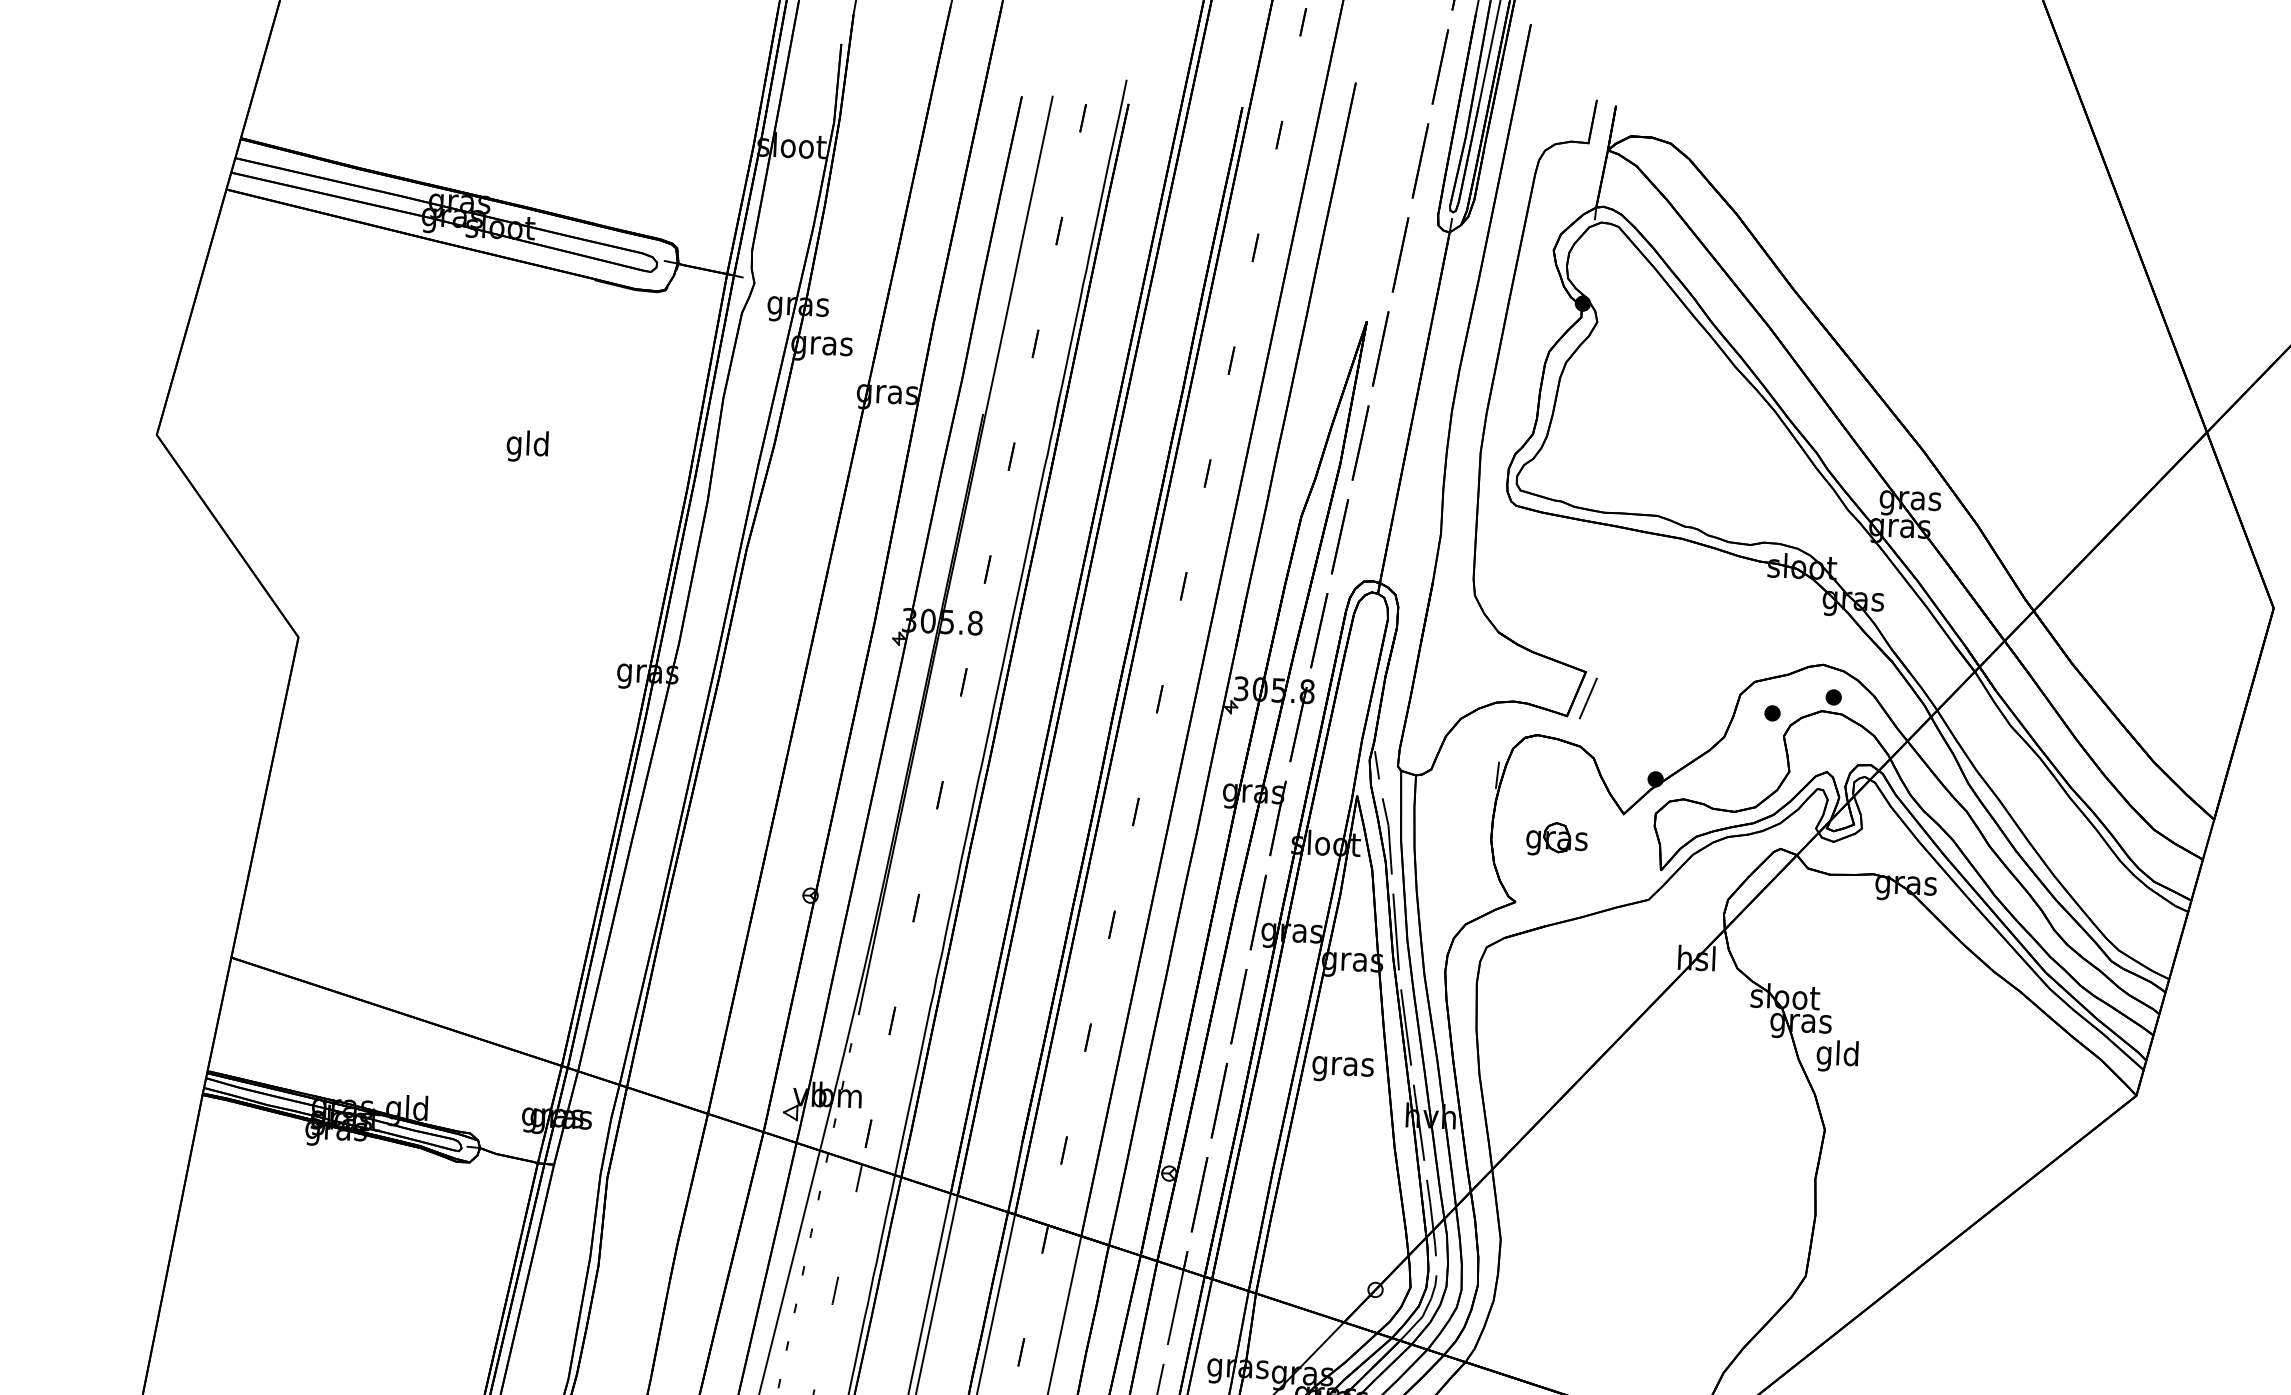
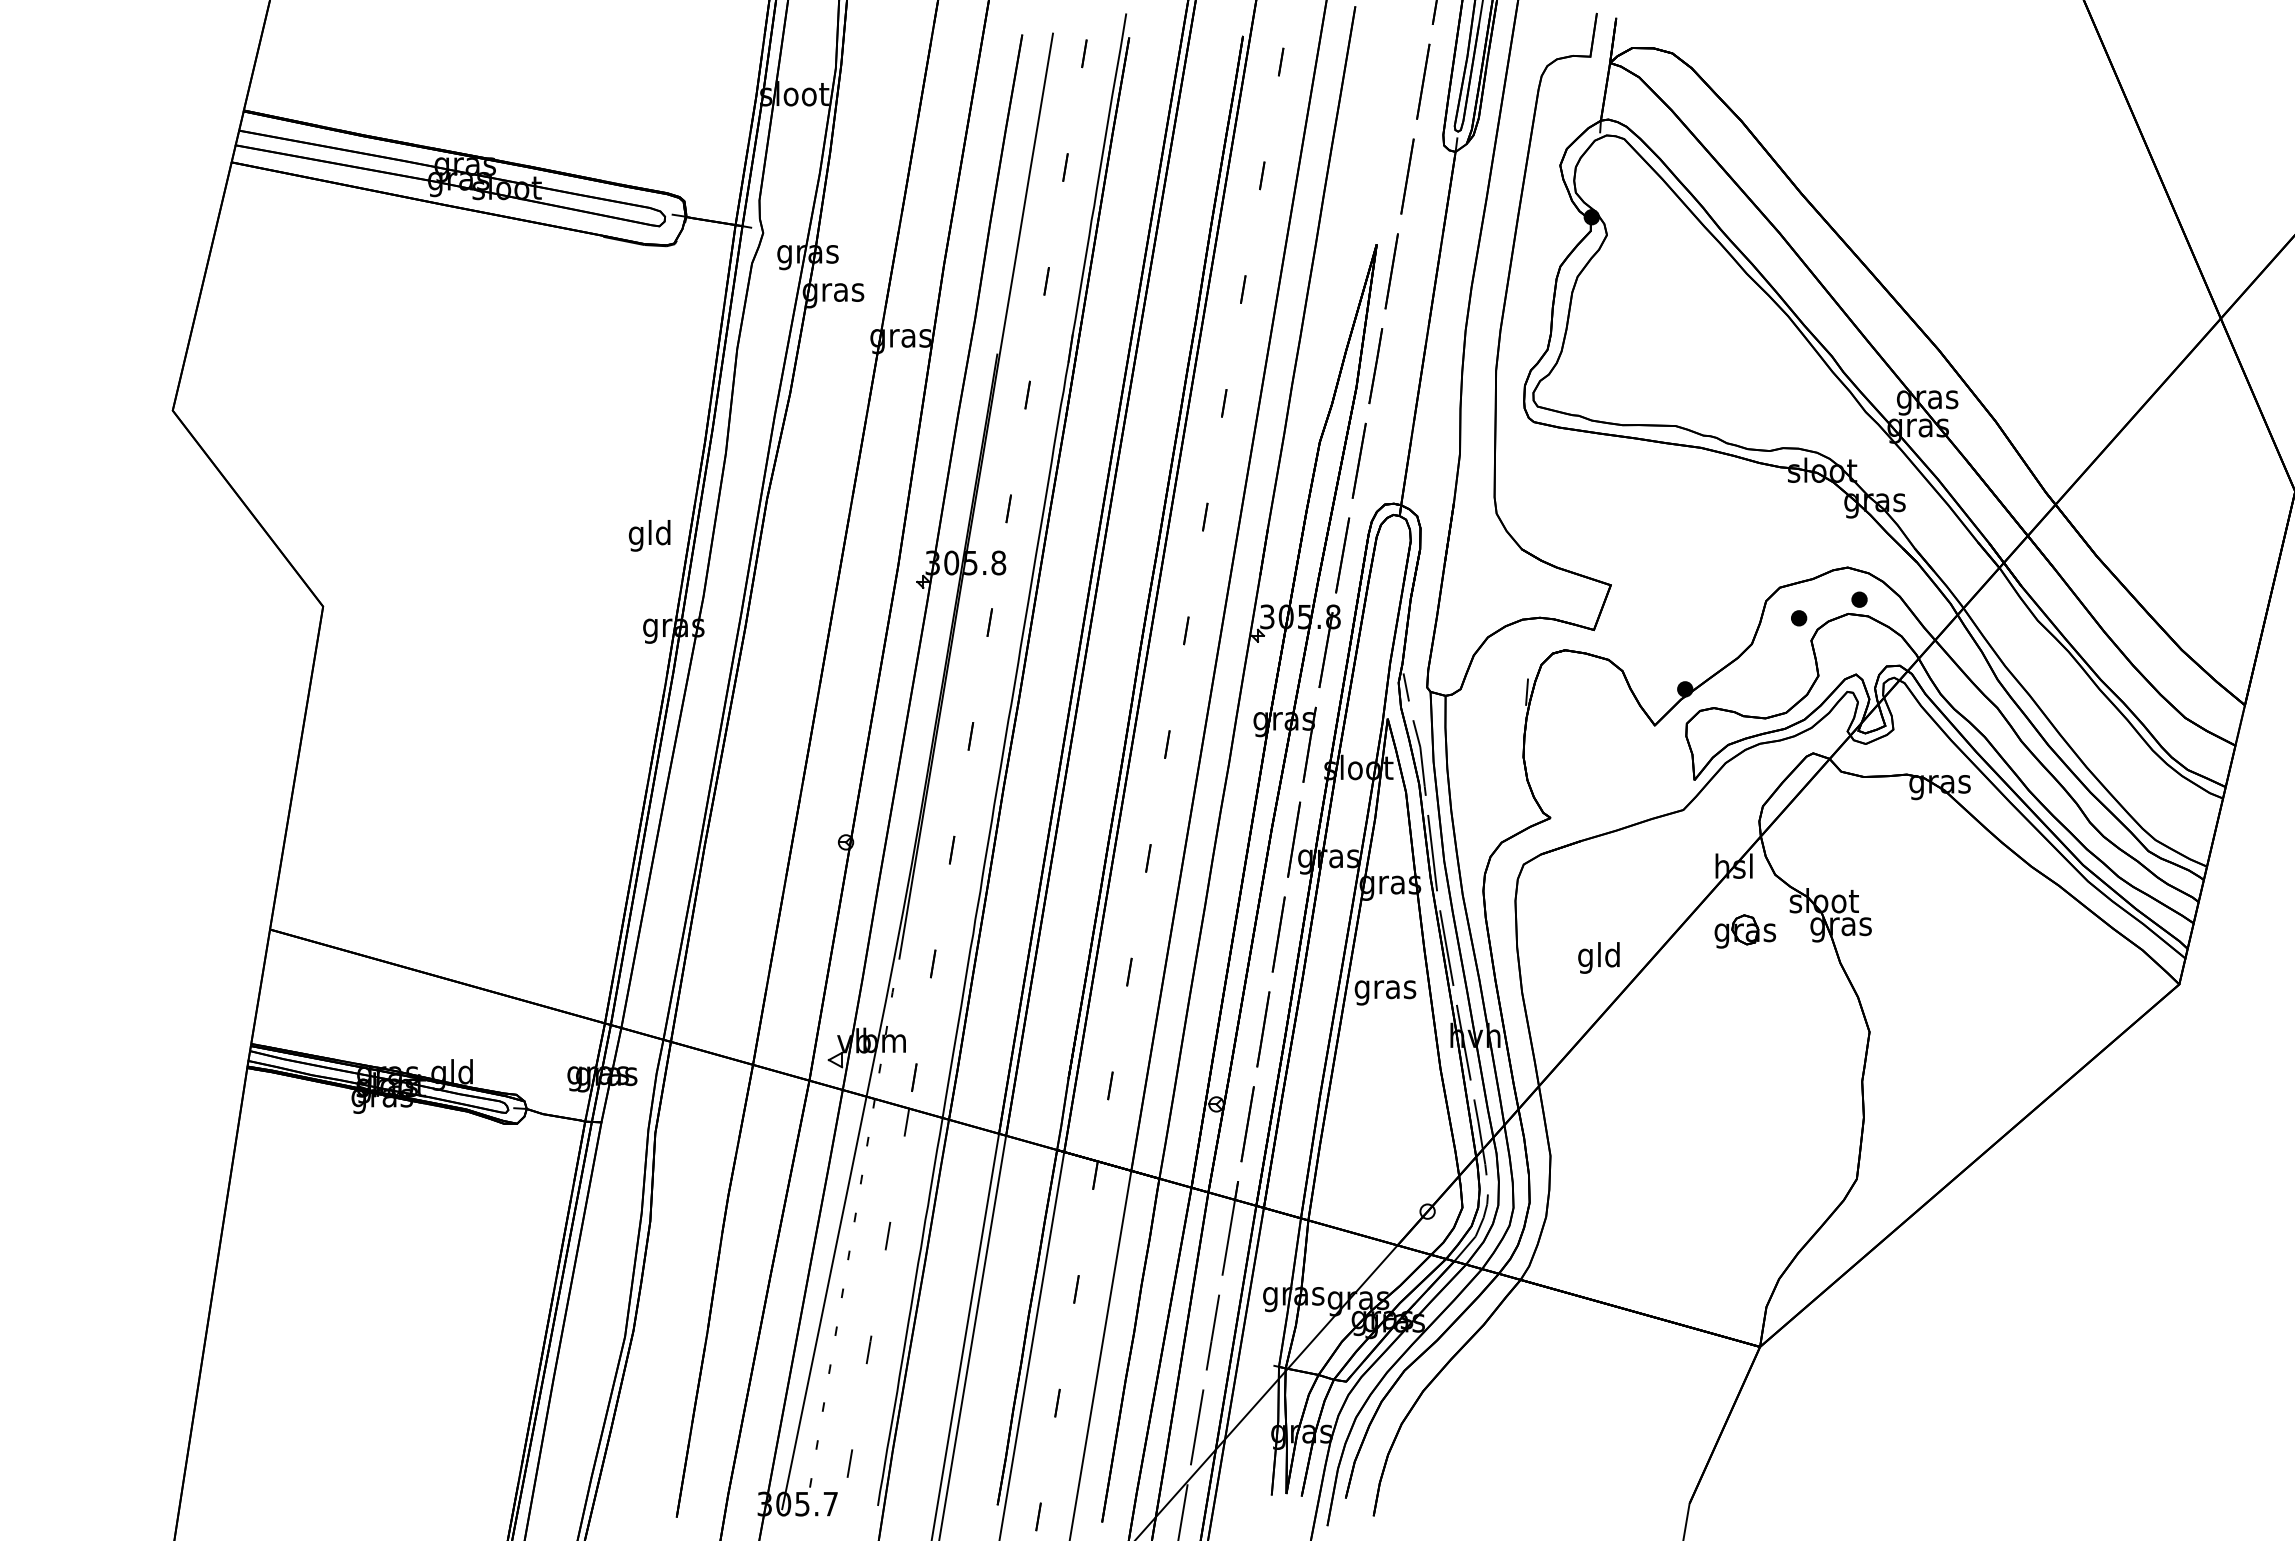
text: (527, 446) -> (649, 535), moved
line: (1588, 698) -> (1614, 611), removed
part: (1556, 839) -> (1744, 931), moved
text: (1837, 1055) -> (1598, 957), moved

